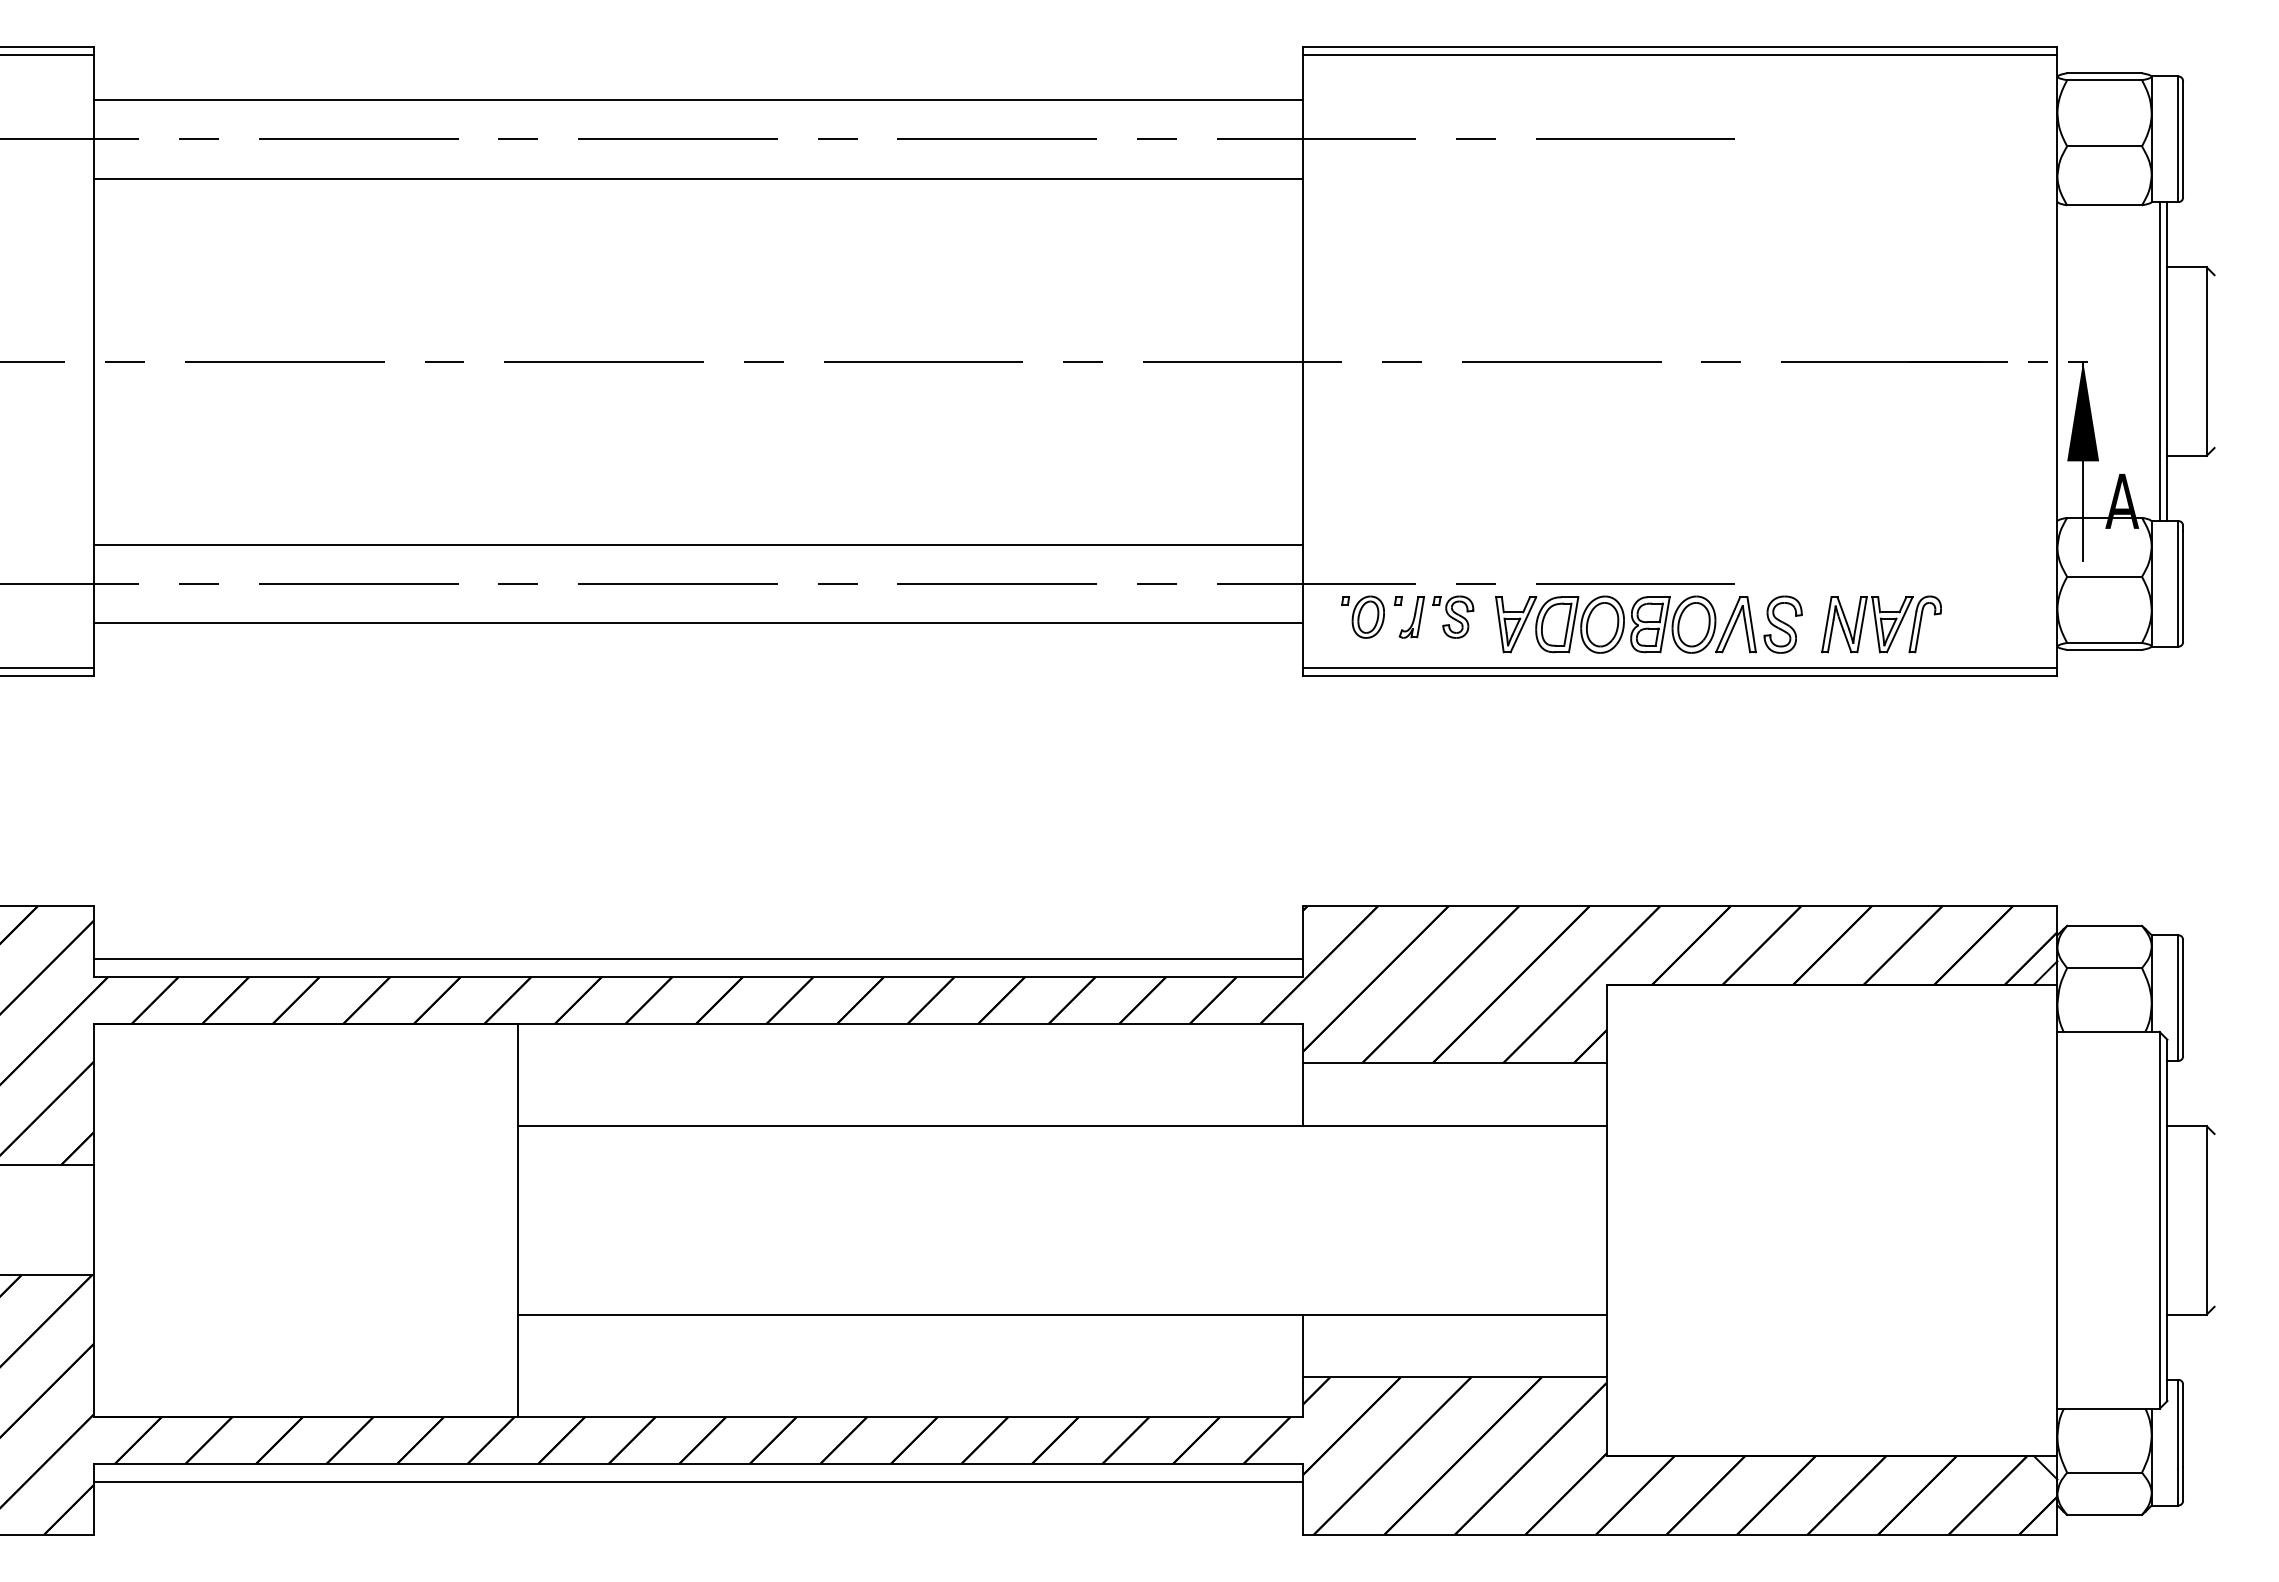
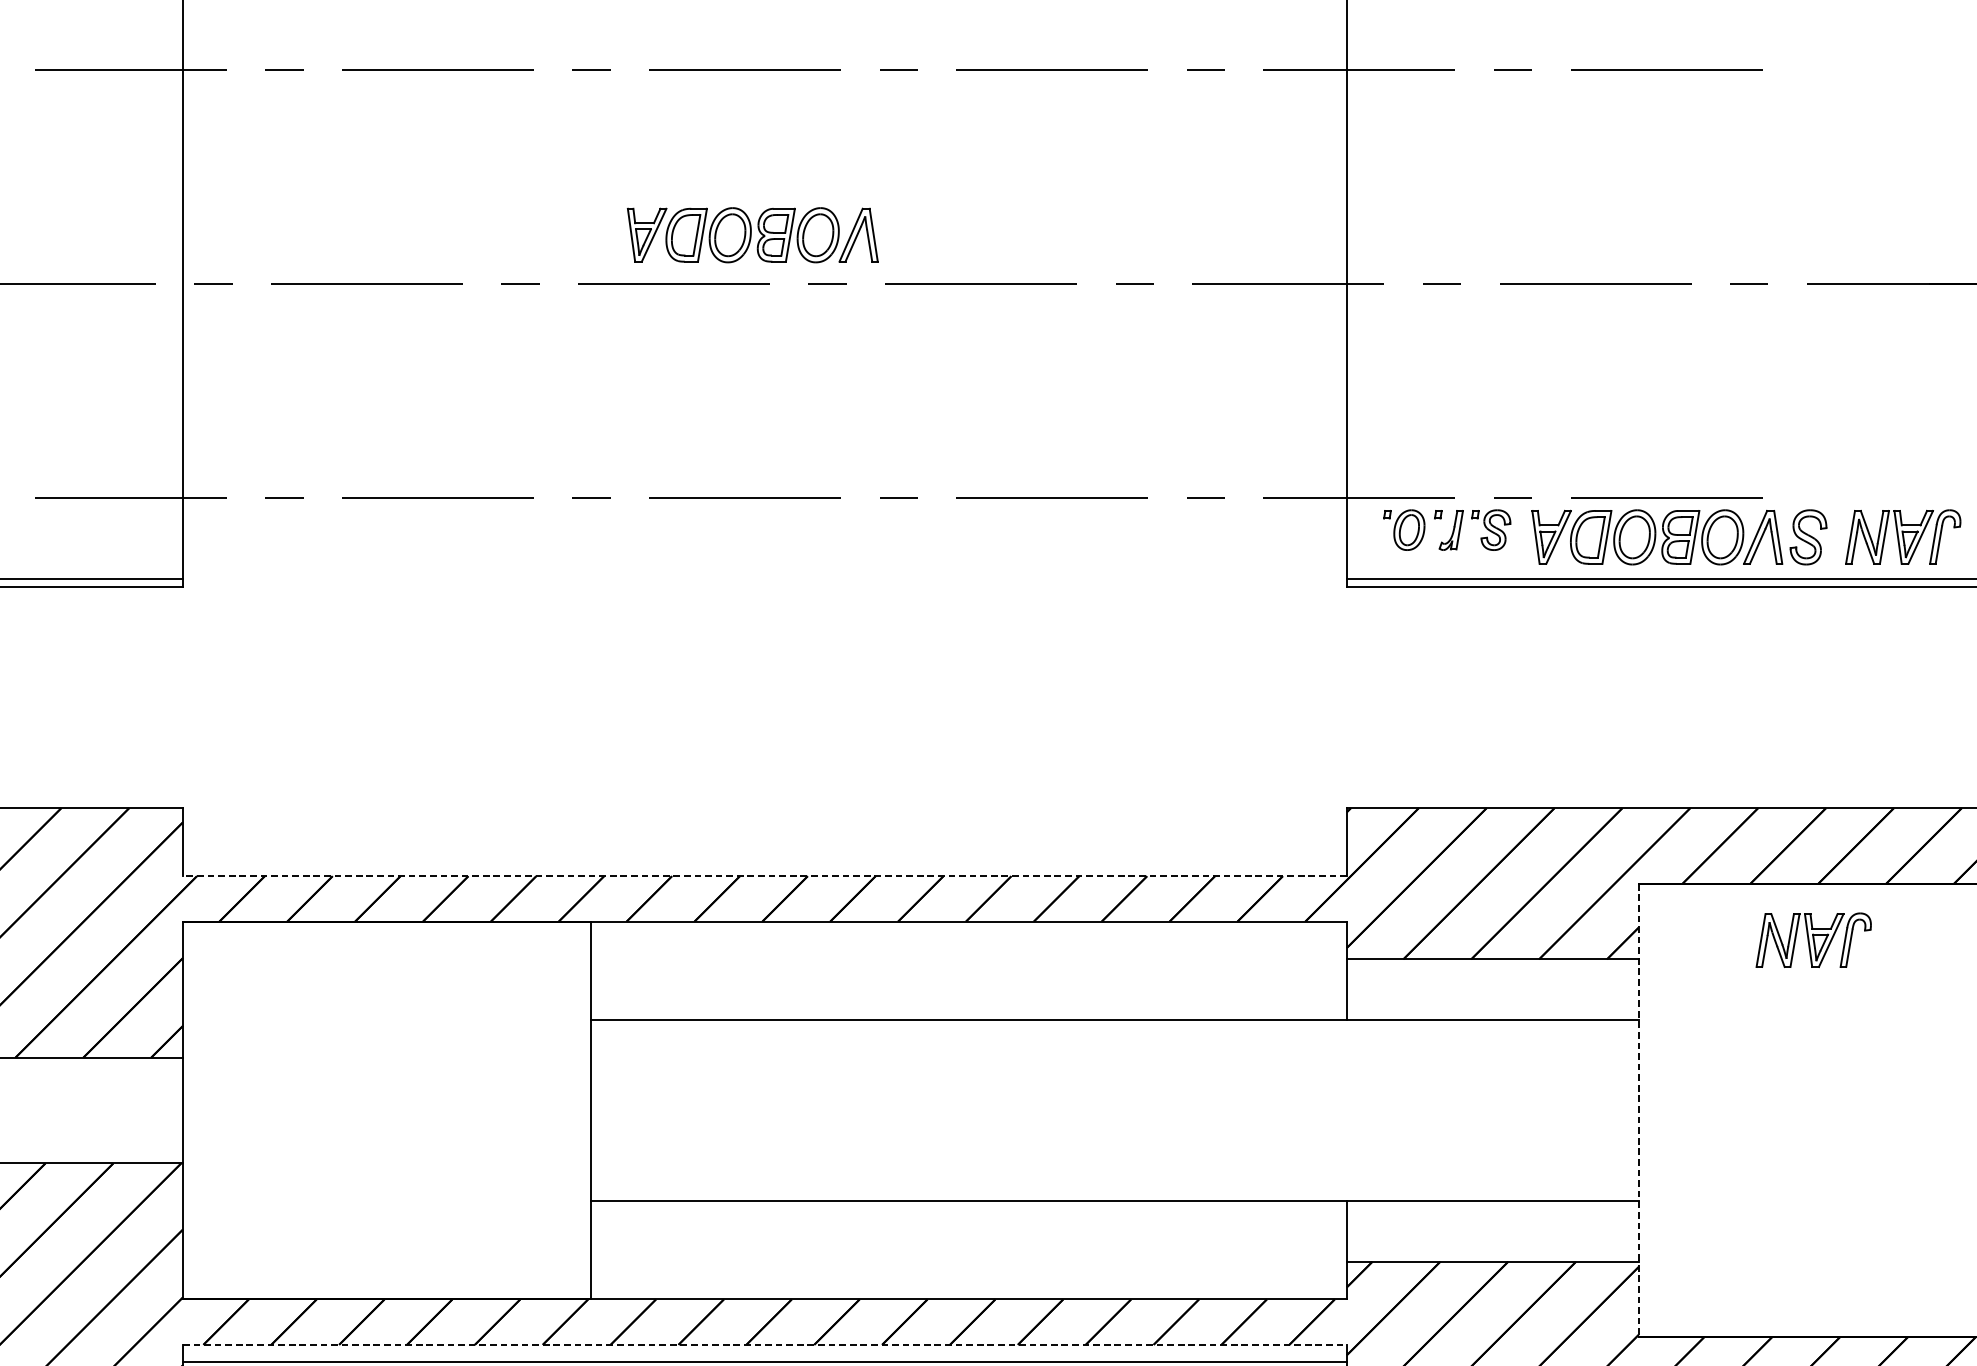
line: (698, 100) -> (764, 32), removed
line: (698, 178) -> (764, 108), removed
part: (685, 310) -> (752, 235), added
line: (698, 544) -> (764, 460), removed
line: (698, 623) -> (764, 536), removed
line: (698, 958) -> (764, 858), removed
line: (698, 976) -> (764, 875), solid -> dashed
part: (1788, 1043) -> (1813, 940), added
line: (1606, 1220) -> (1638, 1110), solid -> dashed
line: (698, 1463) -> (764, 1344), solid -> dashed

